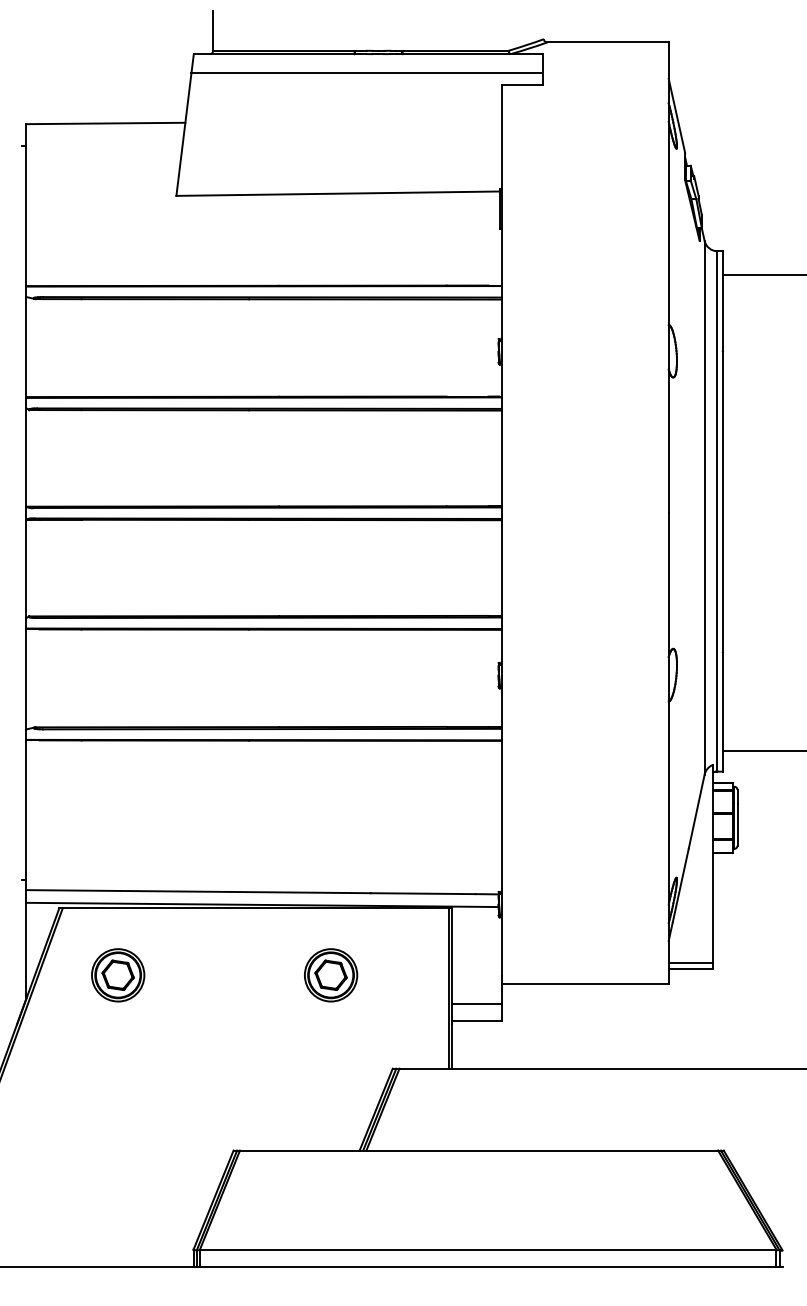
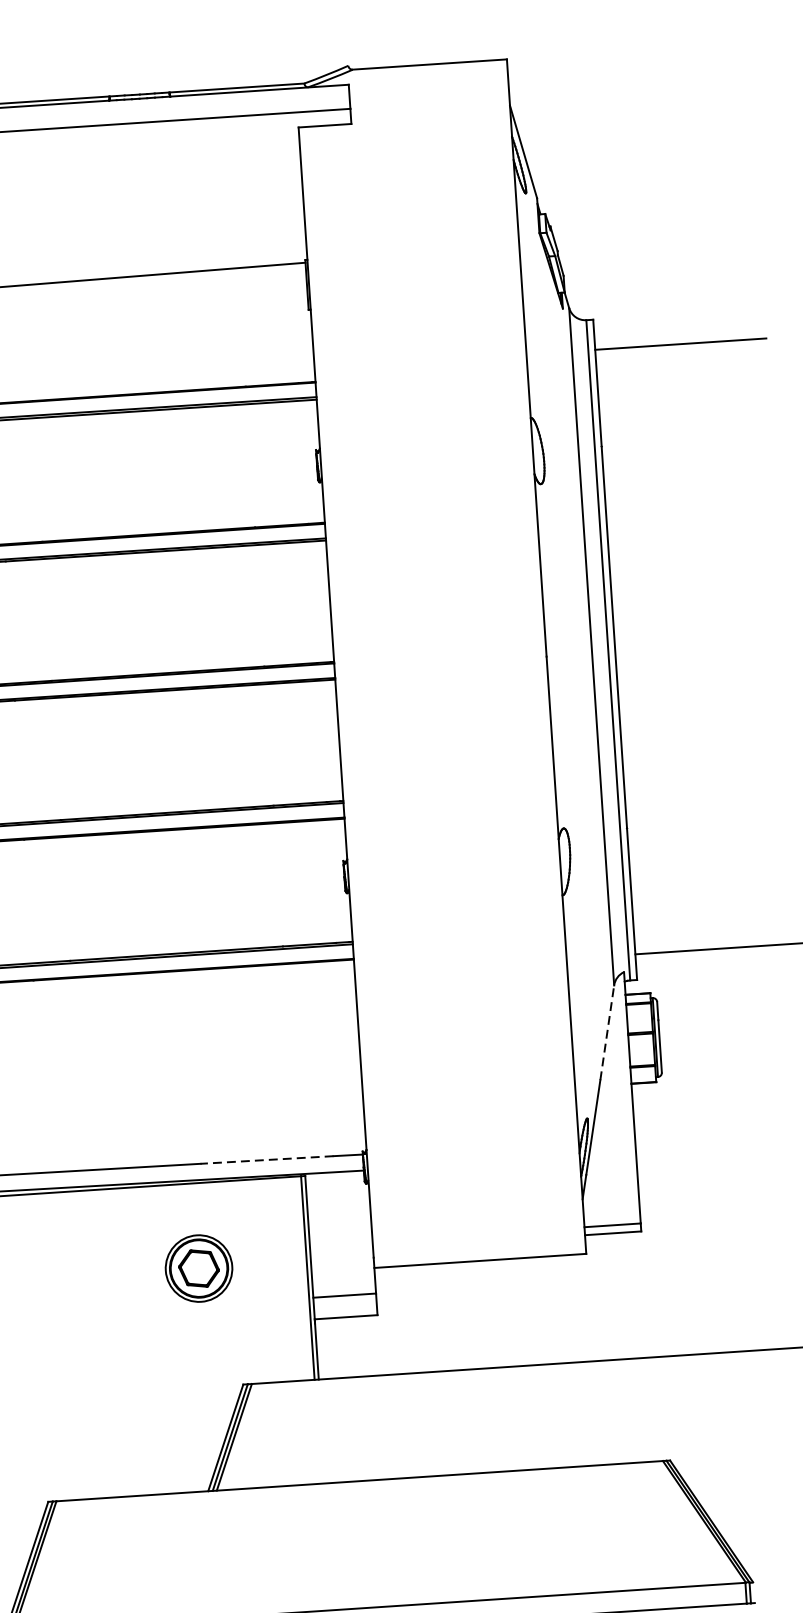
line: (696, 811) -> (606, 1032), solid -> dashed
line: (422, 893) -> (266, 1159), solid -> dashed
part: (331, 975) -> (199, 1268), moved

